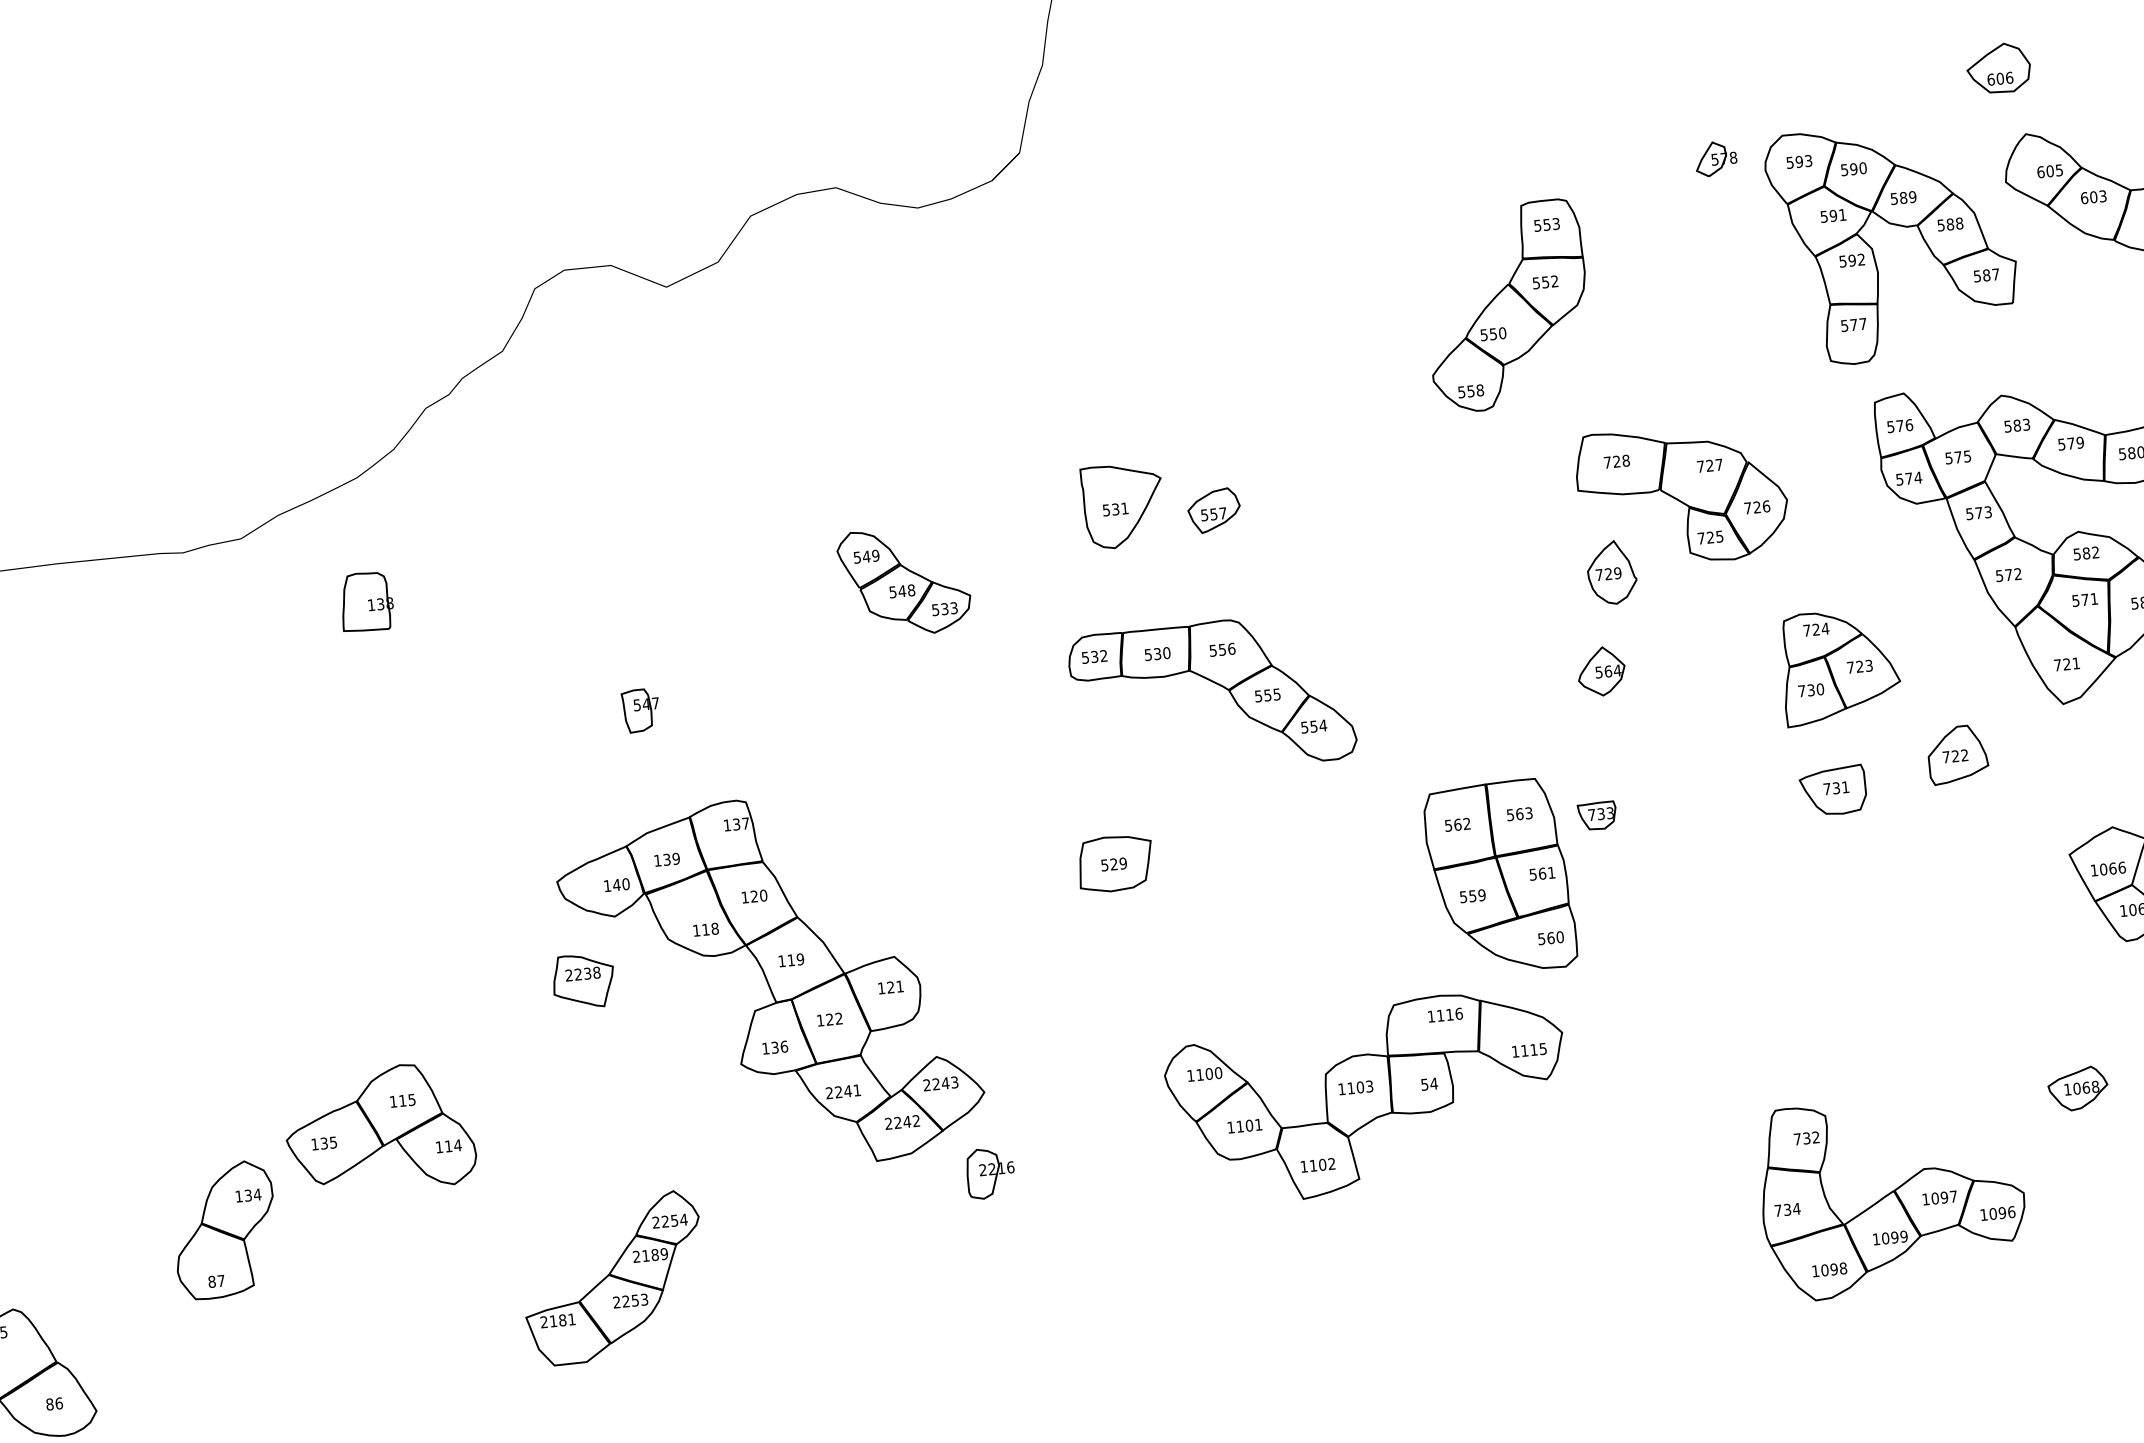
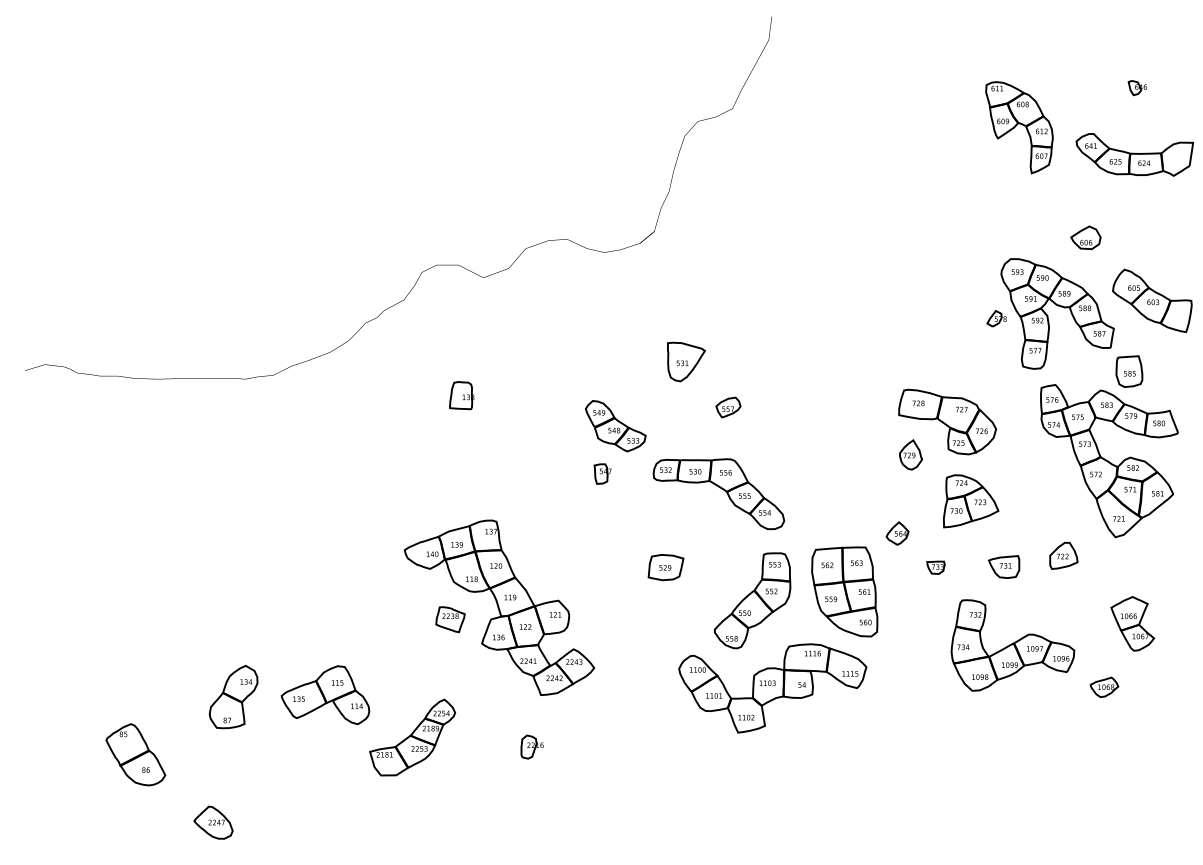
part: (1997, 67) -> (1085, 237), moved
part: (1715, 158) -> (996, 318), moved
part: (1506, 305) -> (752, 600), moved
part: (2058, 349) -> (1129, 371), added
part: (1123, 504) -> (686, 361), moved
part: (904, 582) -> (615, 426), moved
part: (365, 601) -> (461, 395), moved
part: (1840, 666) -> (971, 501), moved
part: (1601, 671) -> (897, 533), moved
part: (640, 709) -> (602, 473), moved
part: (1596, 815) -> (935, 567), moved
part: (583, 981) -> (450, 619), moved
part: (2078, 1087) -> (1104, 686), moved
part: (379, 1130) -> (325, 695), moved
part: (988, 1172) -> (531, 746), moved
part: (1891, 1195) -> (1012, 645), moved

